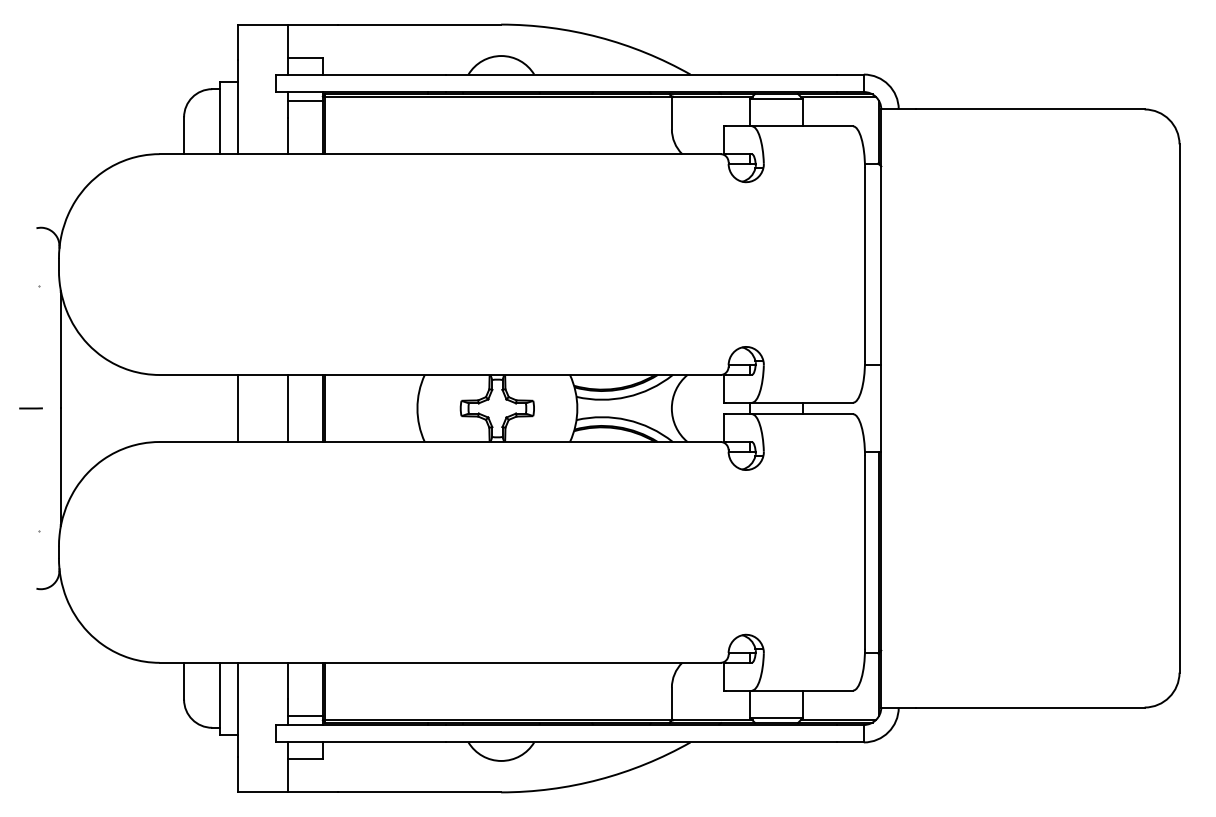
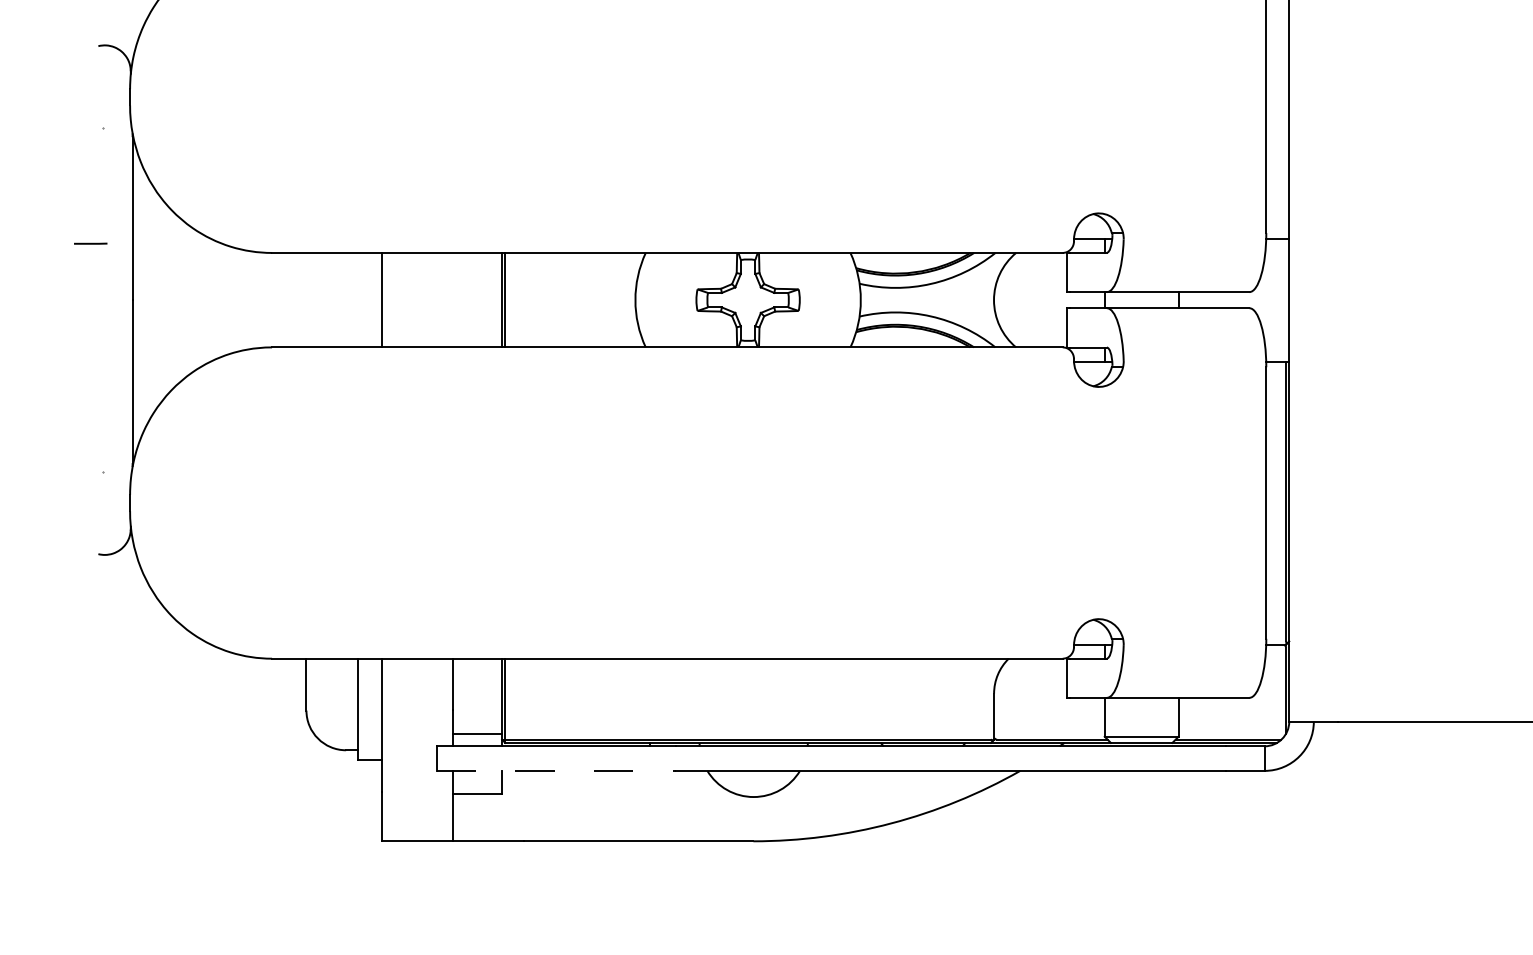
line: (30, 408) -> (89, 243), moved
line: (288, 408) -> (453, 300), removed
line: (361, 742) -> (556, 770), solid -> dashed

